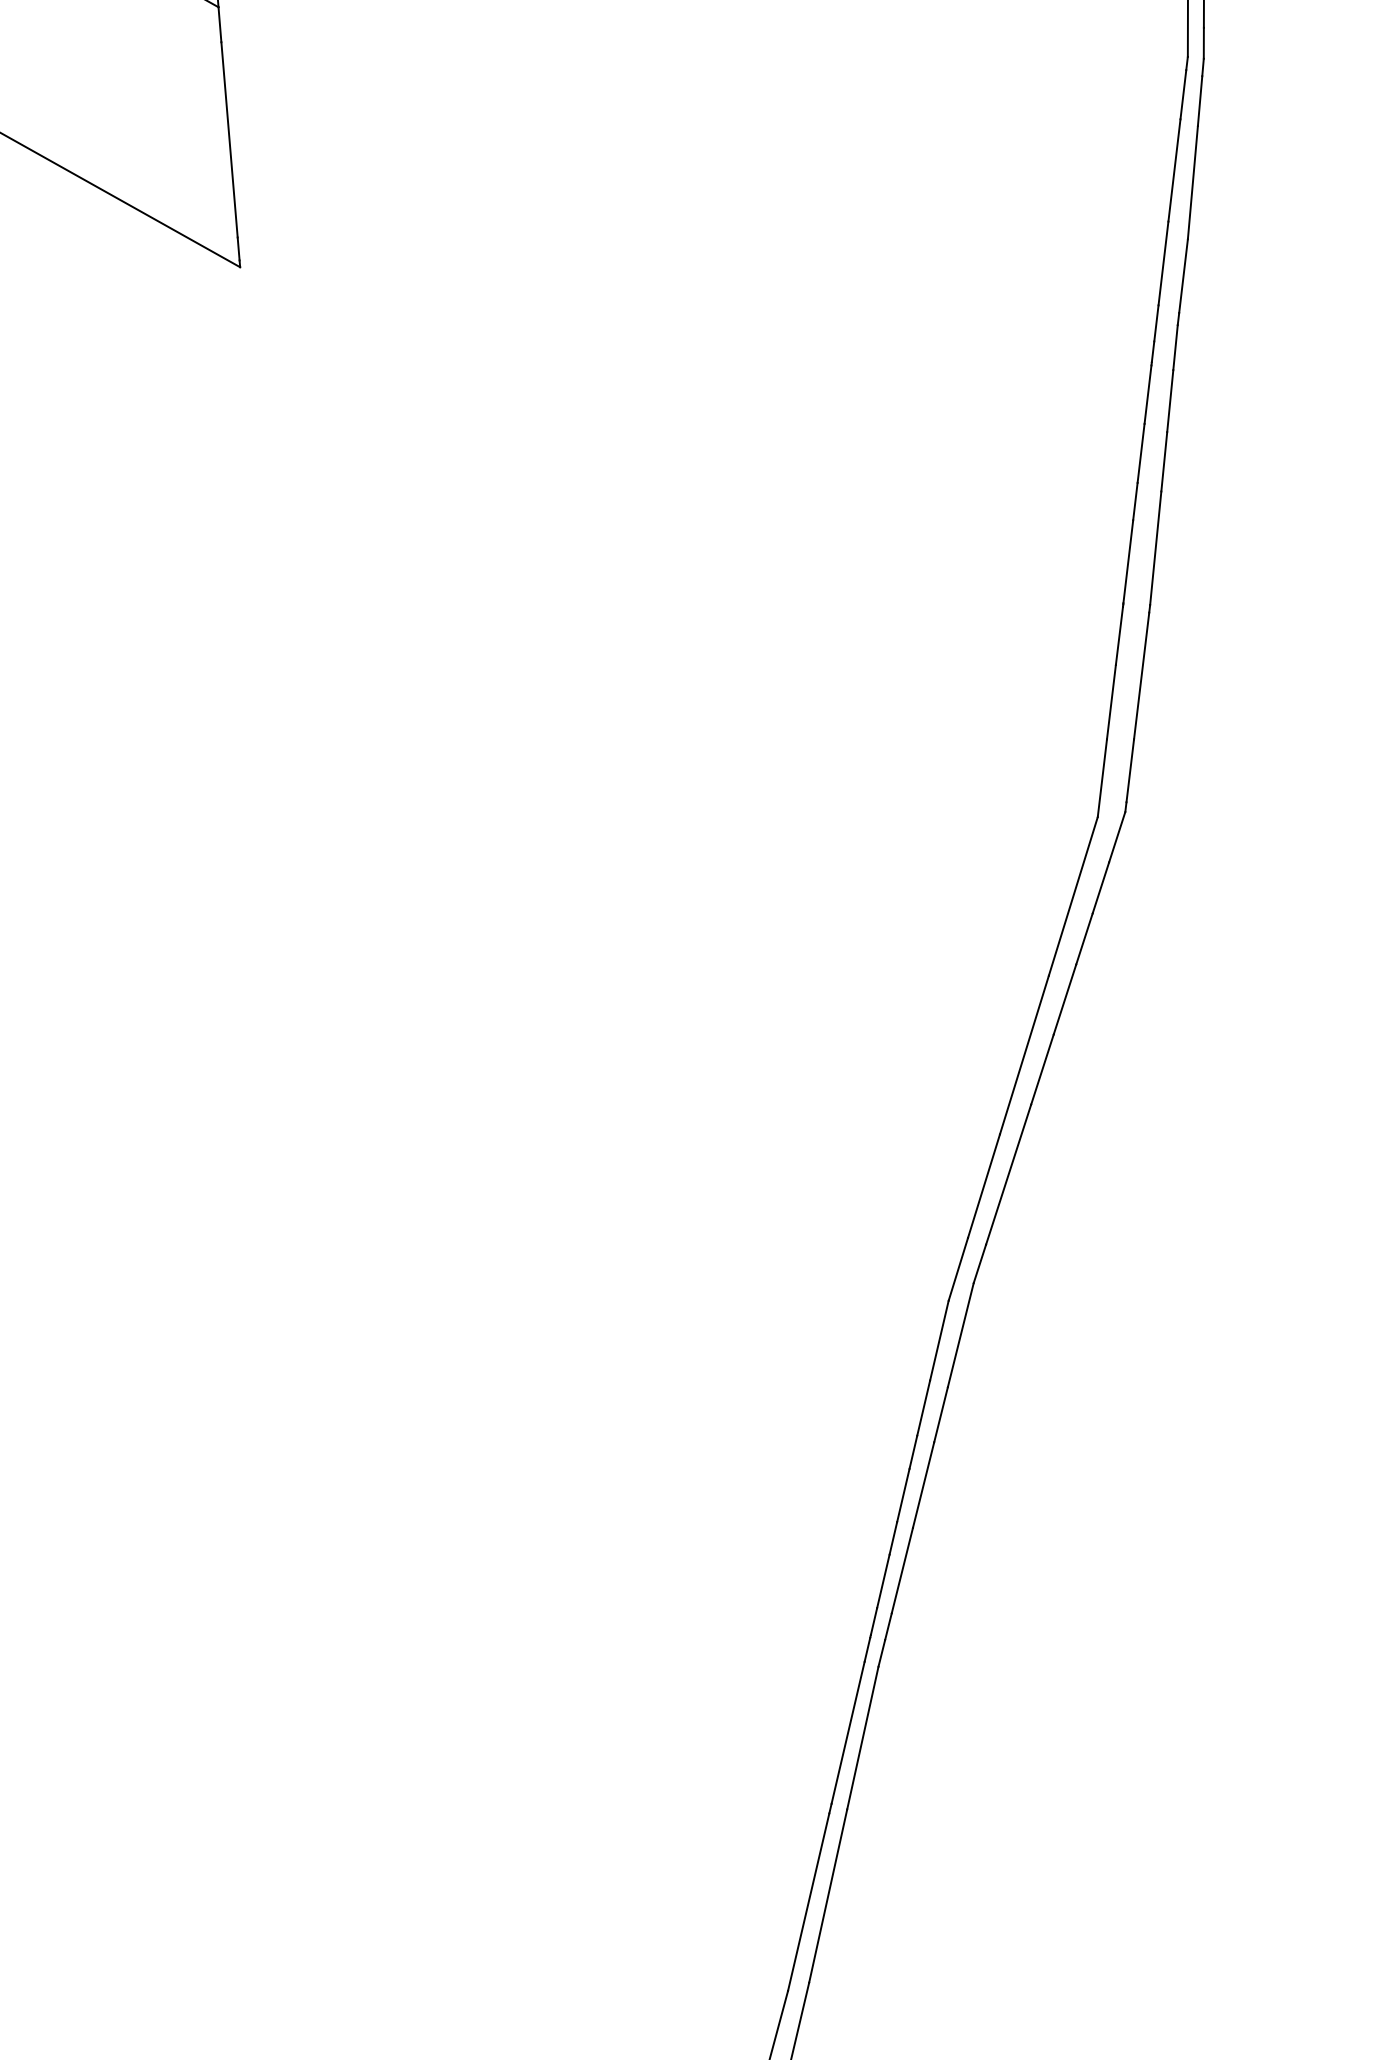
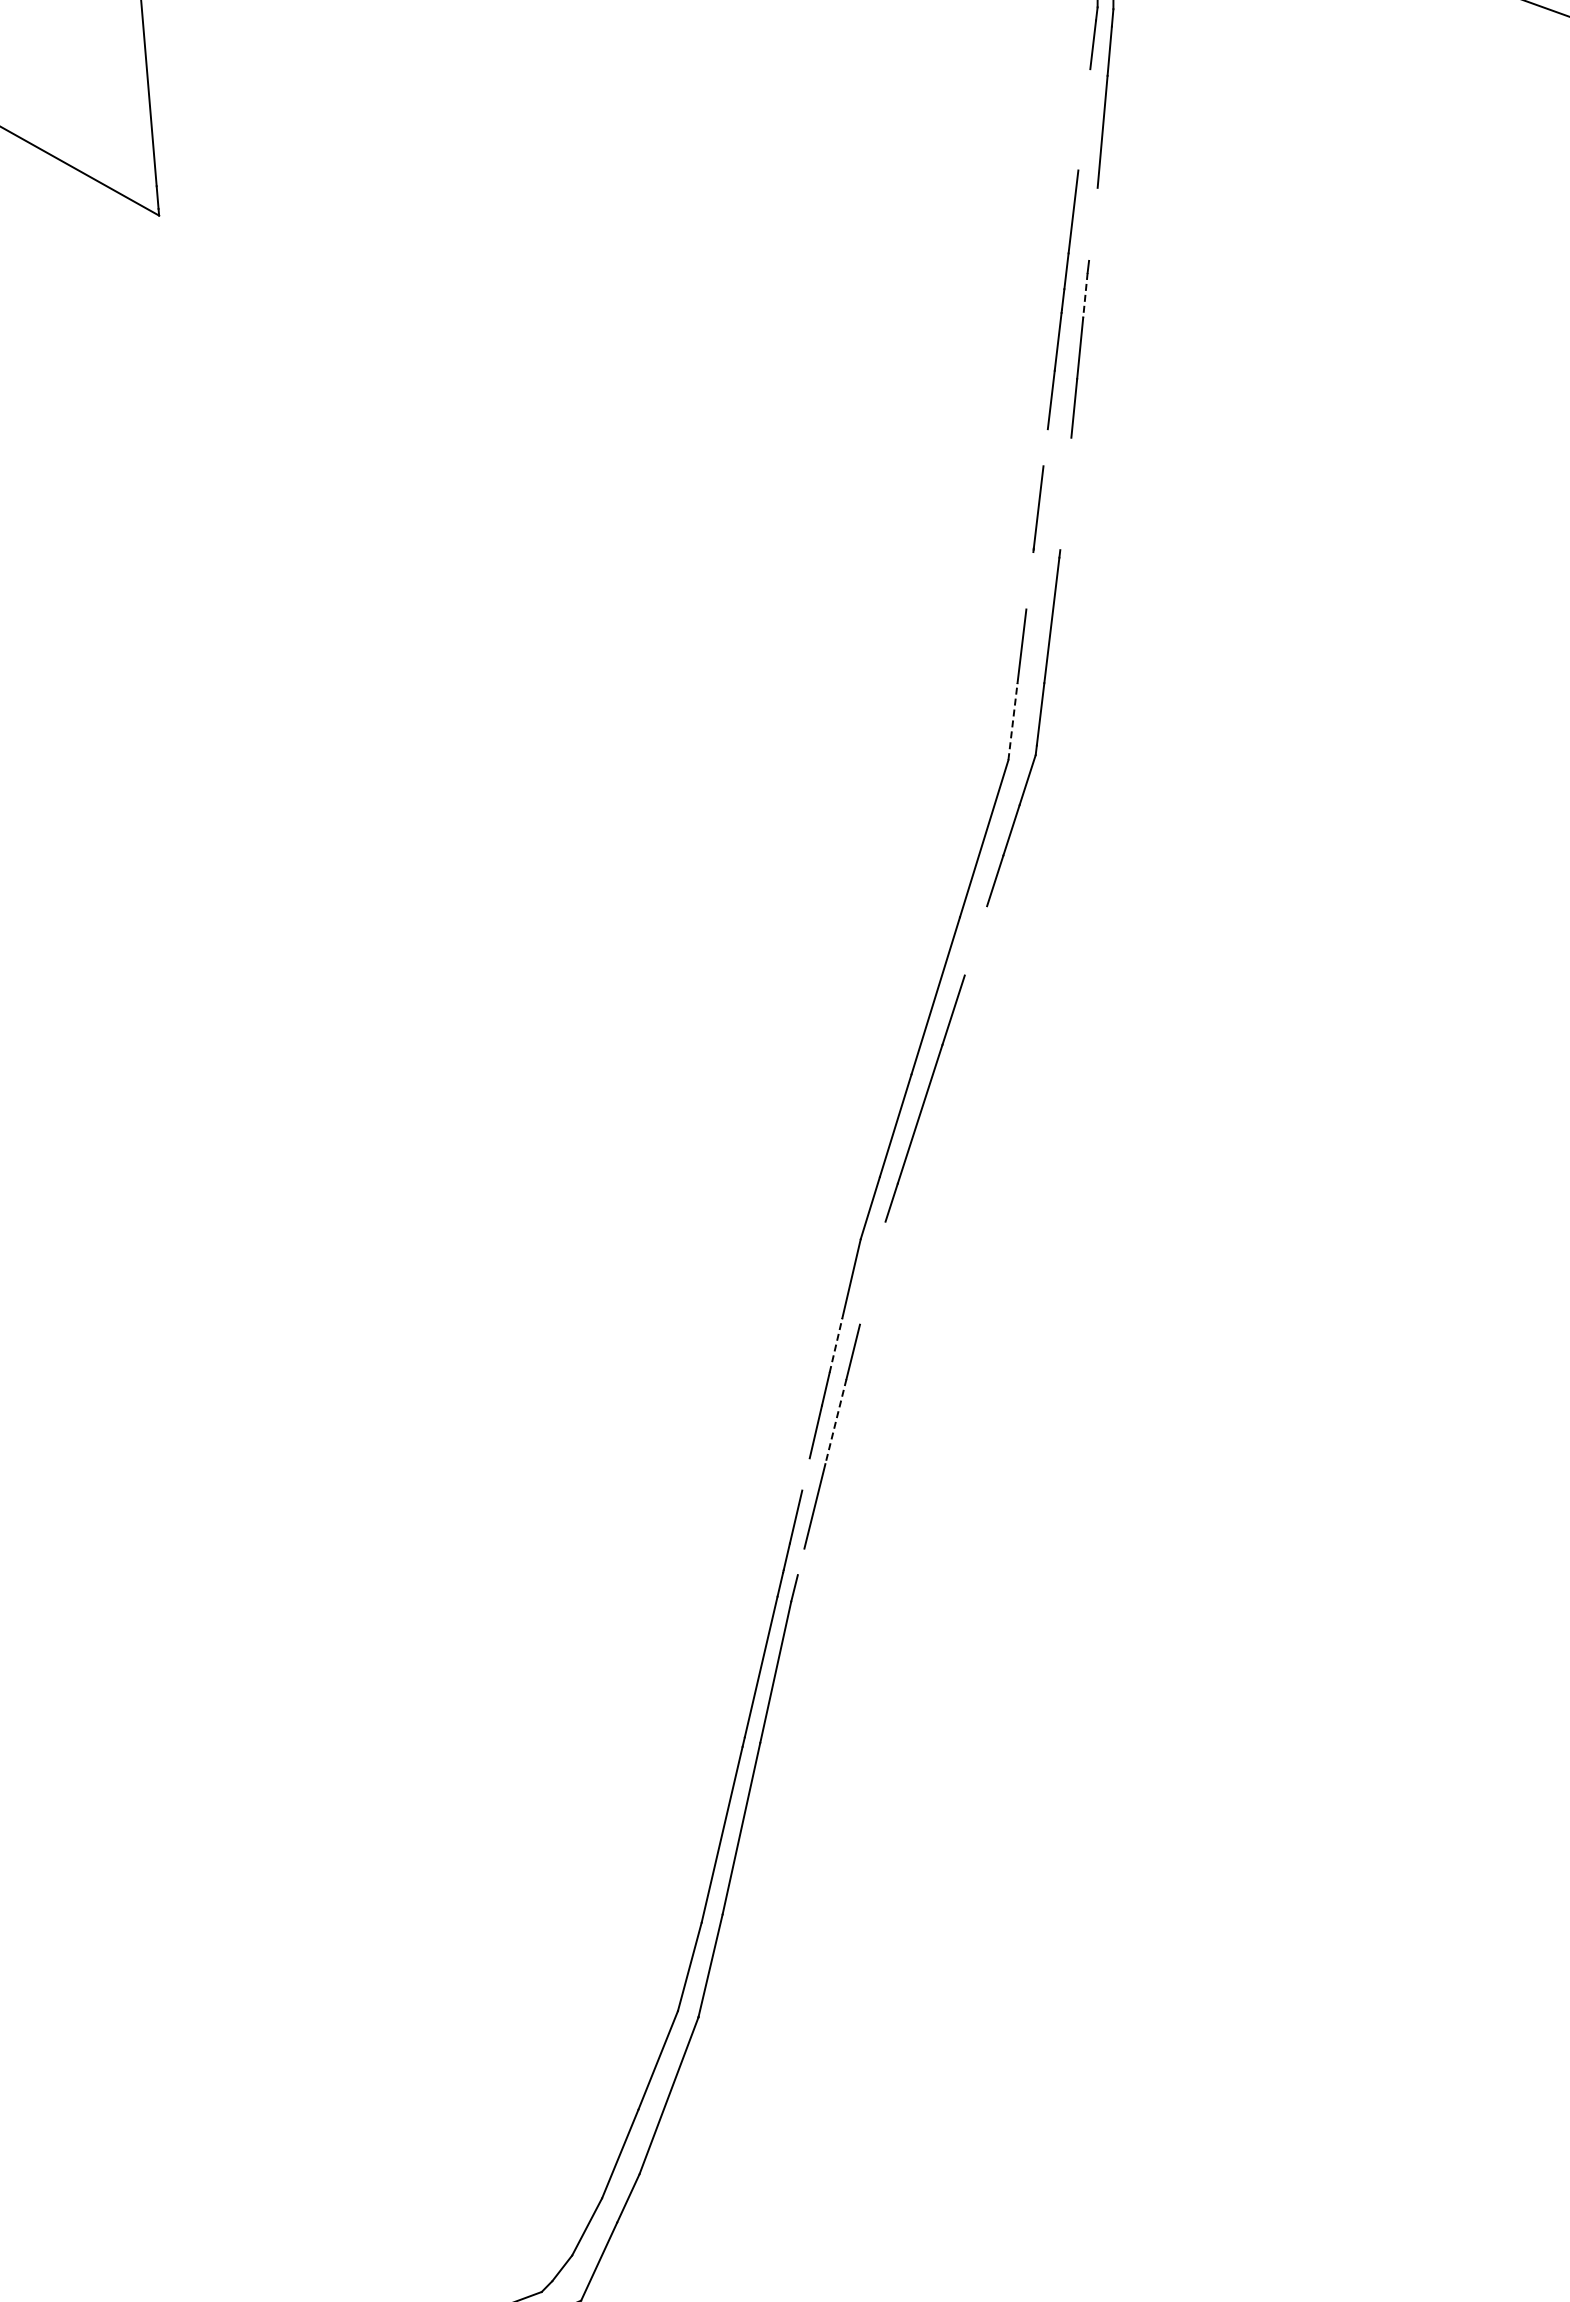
line: (1174, 170) -> (1084, 119), removed
line: (1183, 275) -> (1093, 223), removed
line: (1175, 347) -> (1085, 295), solid -> dashed
line: (1135, 501) -> (1045, 447), removed
line: (1155, 547) -> (1065, 493), removed
line: (1119, 635) -> (1029, 580), removed
line: (1101, 778) -> (1012, 721), solid -> dashed
line: (1064, 999) -> (975, 940), removed
line: (960, 1334) -> (872, 1272), removed
line: (924, 1408) -> (836, 1345), solid -> dashed
line: (923, 1484) -> (835, 1421), solid -> dashed
line: (892, 1538) -> (805, 1474), removed
line: (887, 1626) -> (800, 1561), removed

